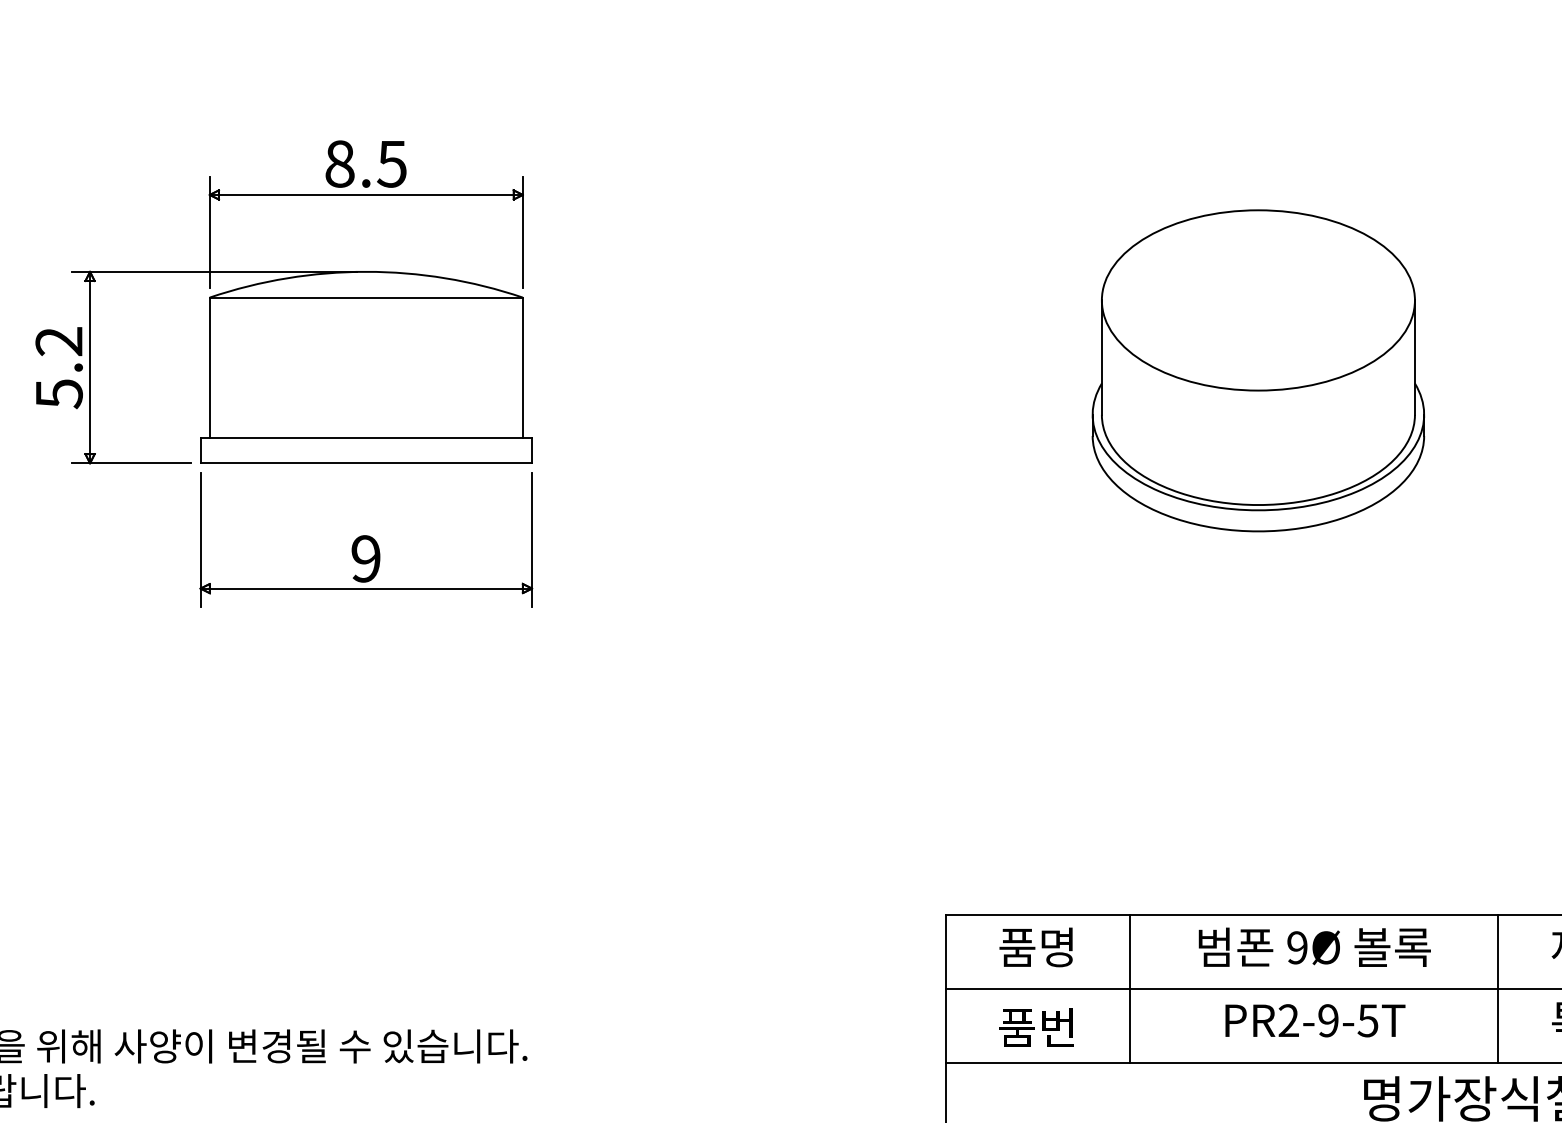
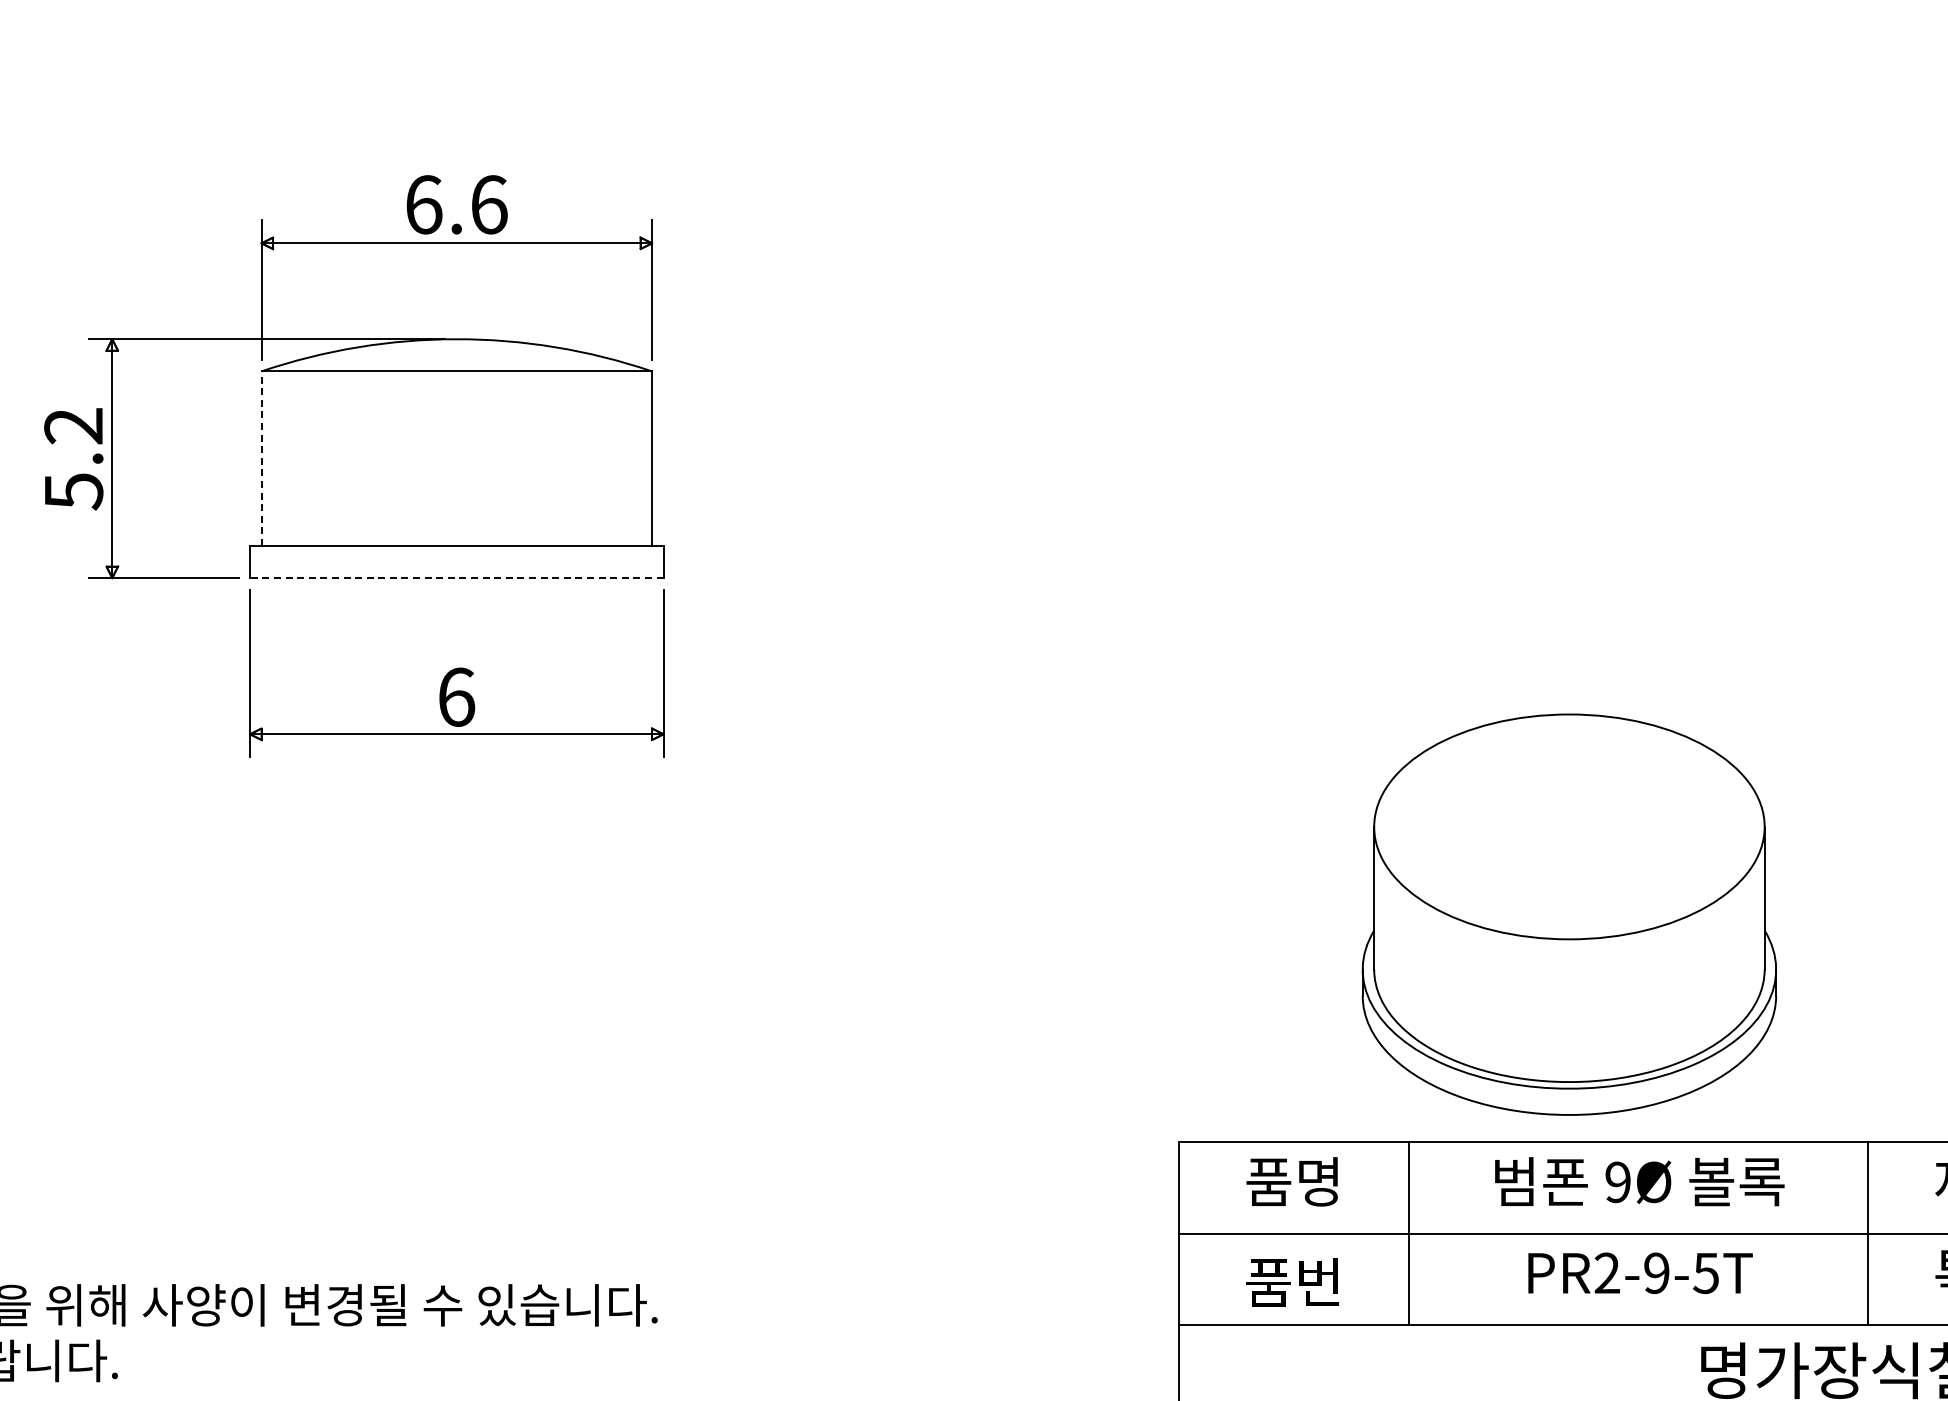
text: (366, 163) -> (456, 204), 8.5 -> 6.6
line: (209, 367) -> (261, 458), solid -> dashed
part: (1257, 370) -> (1568, 914), moved
line: (366, 463) -> (456, 578), solid -> dashed
text: (366, 558) -> (456, 696), 9 -> 6

